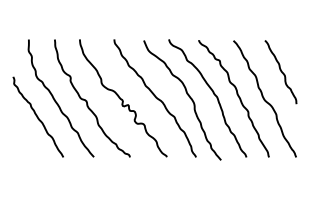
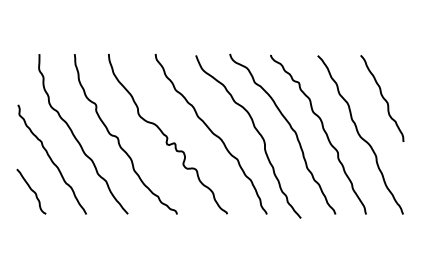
curve: (23, 139) -> (31, 190), added

